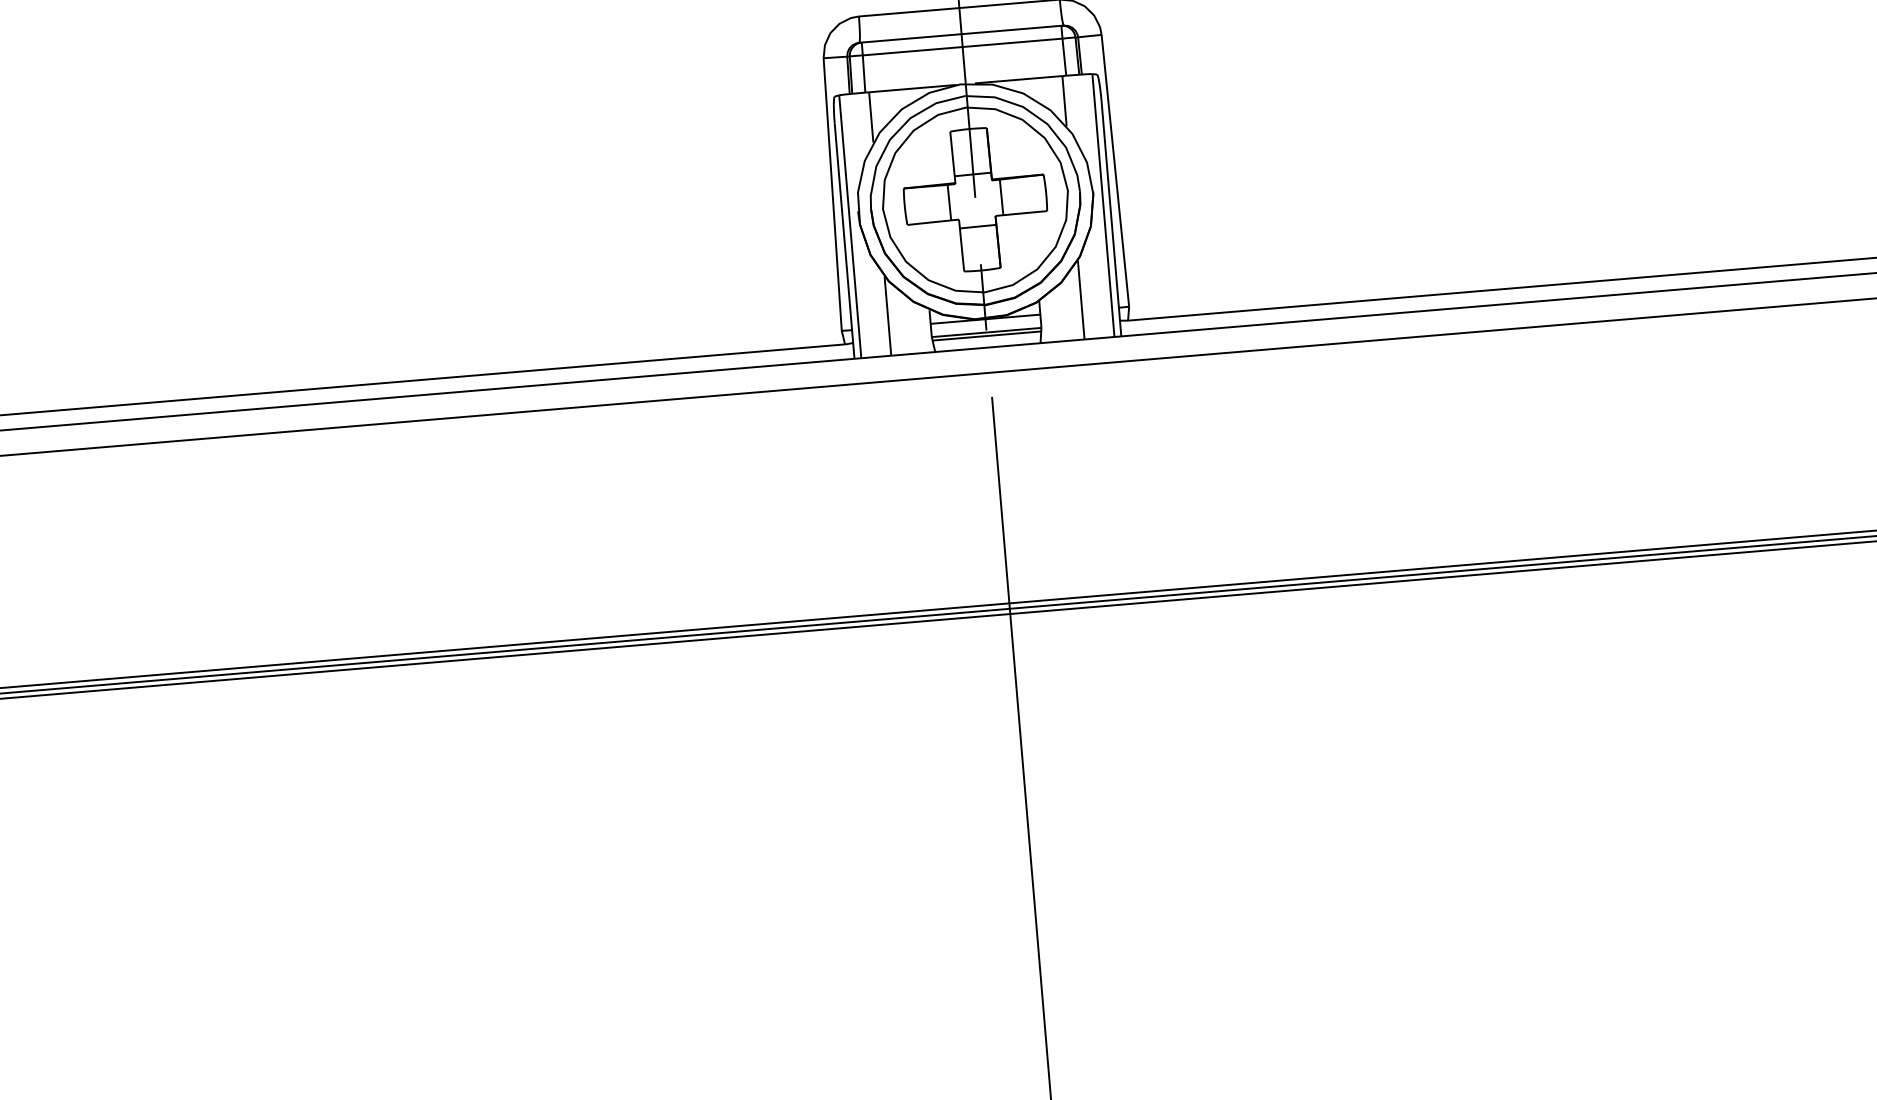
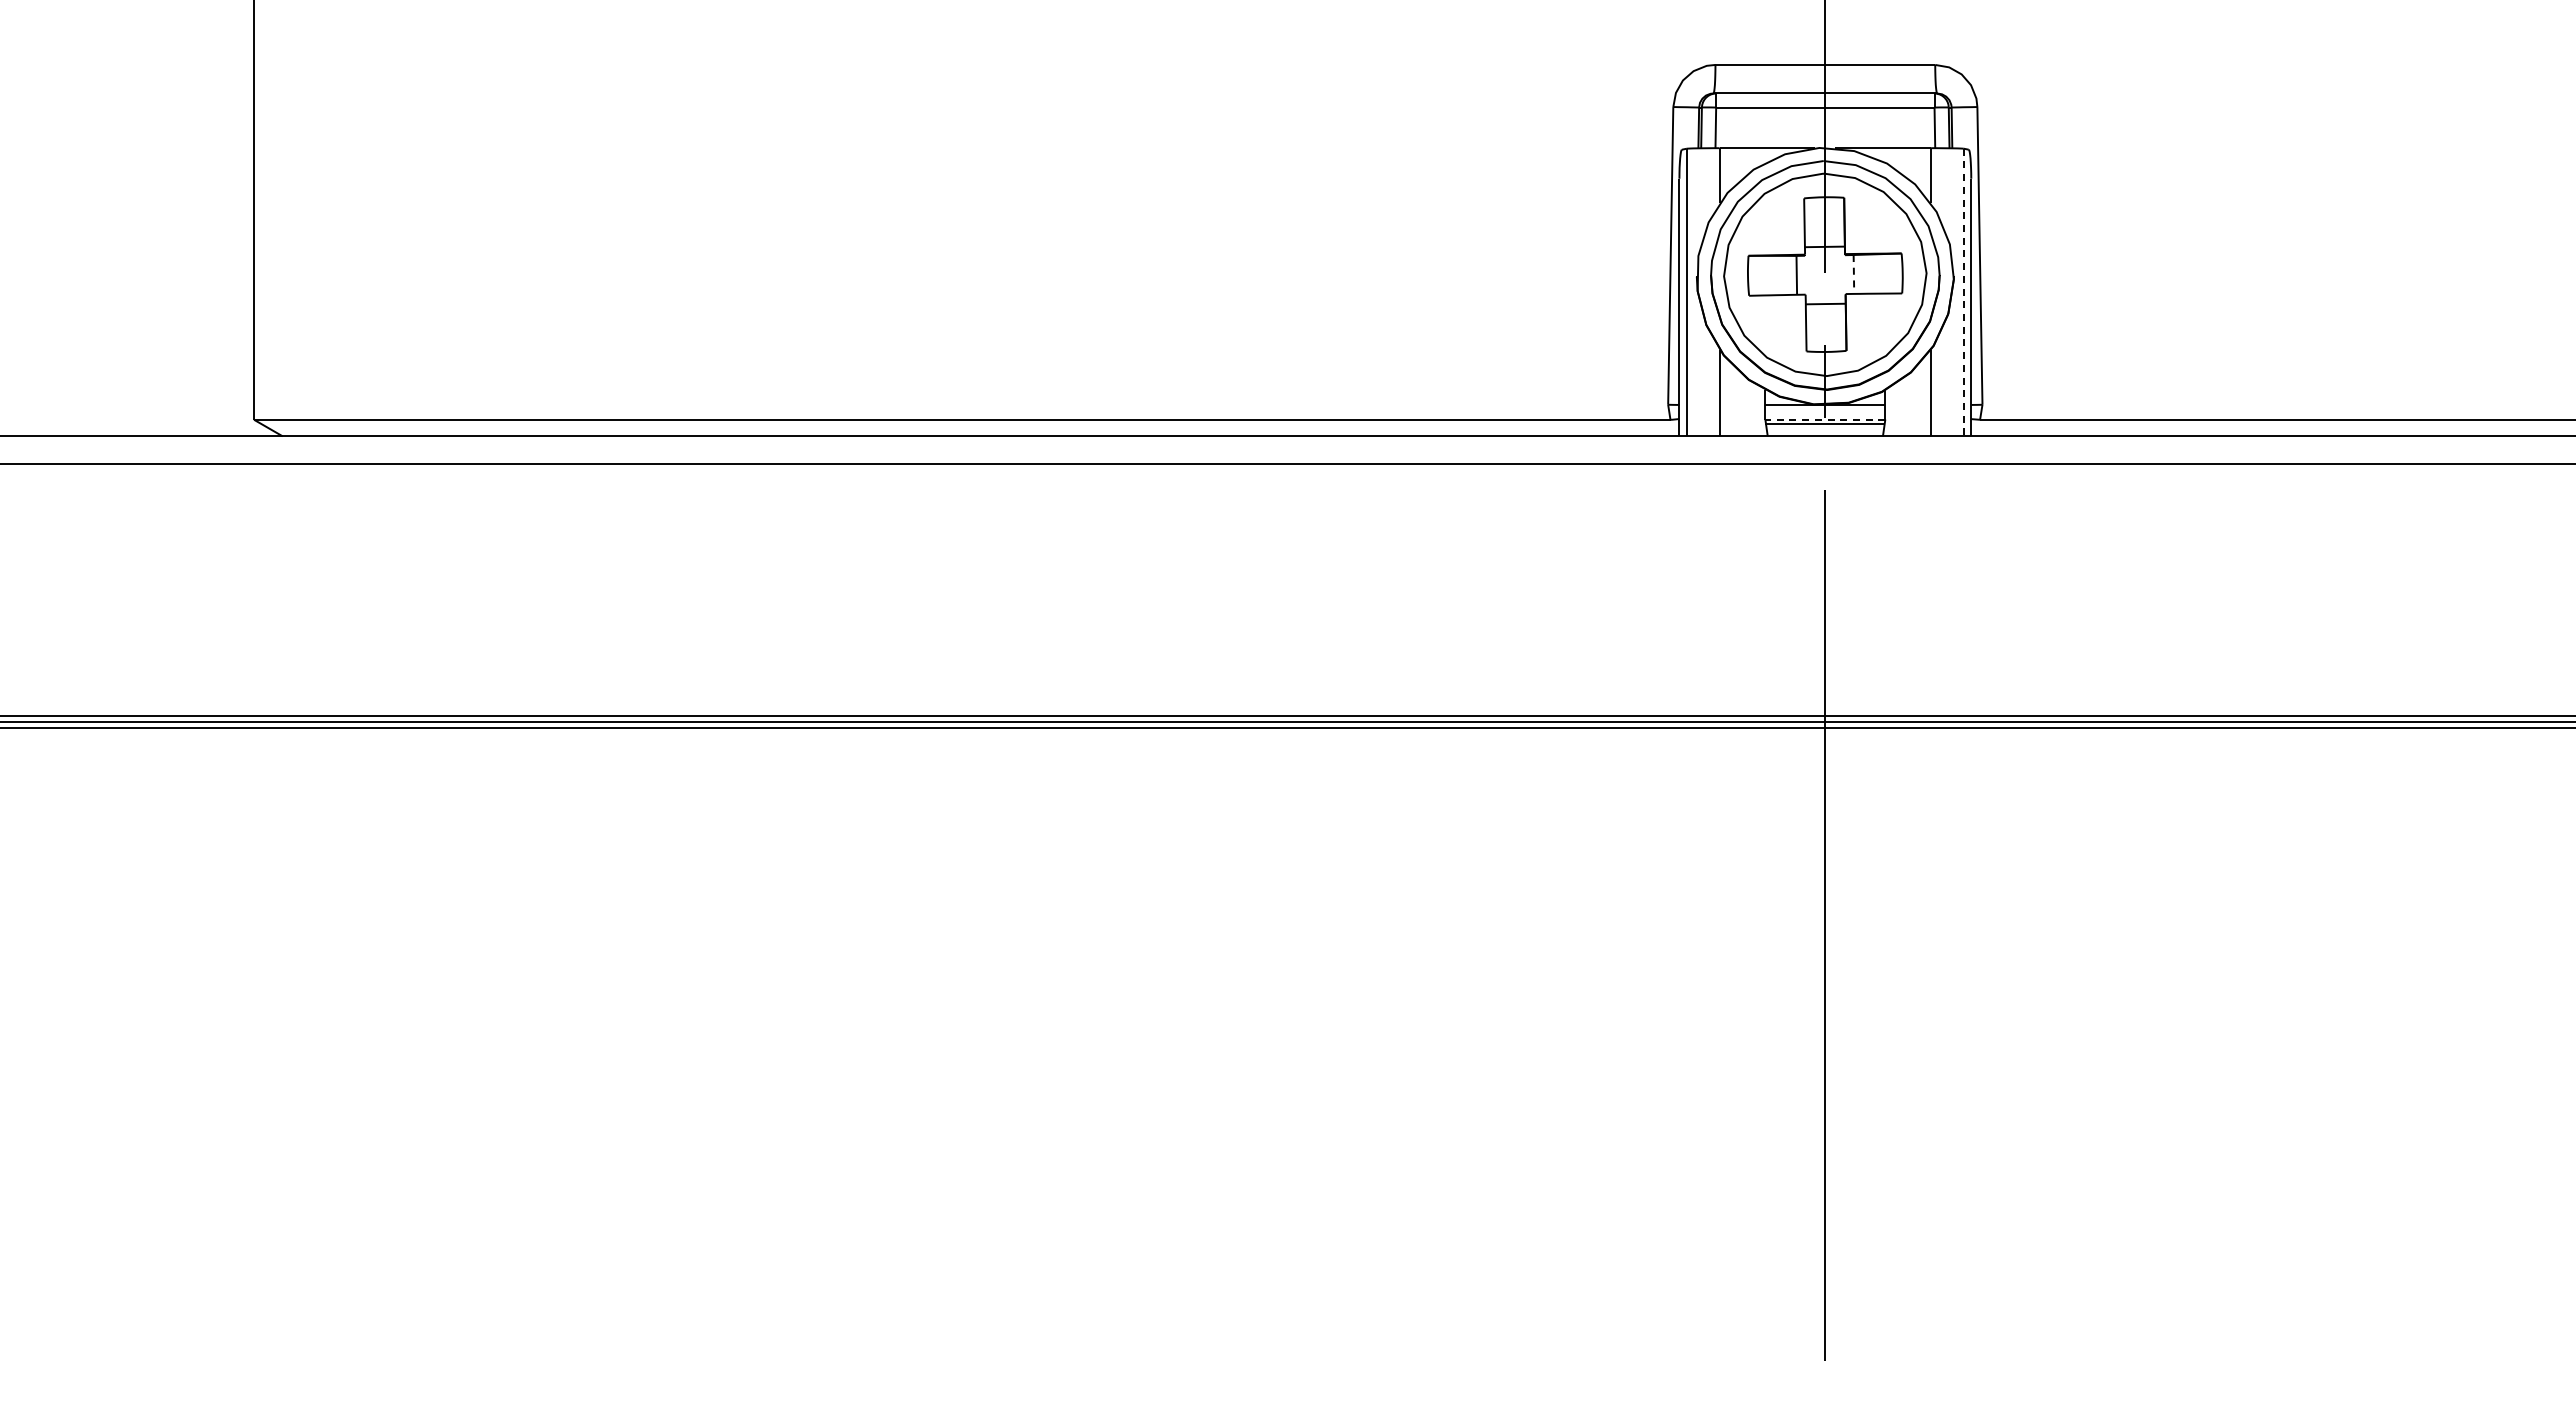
line: (1001, 197) -> (1853, 274), solid -> dashed
line: (1103, 205) -> (1963, 292), solid -> dashed
line: (986, 332) -> (1825, 419), solid -> dashed

